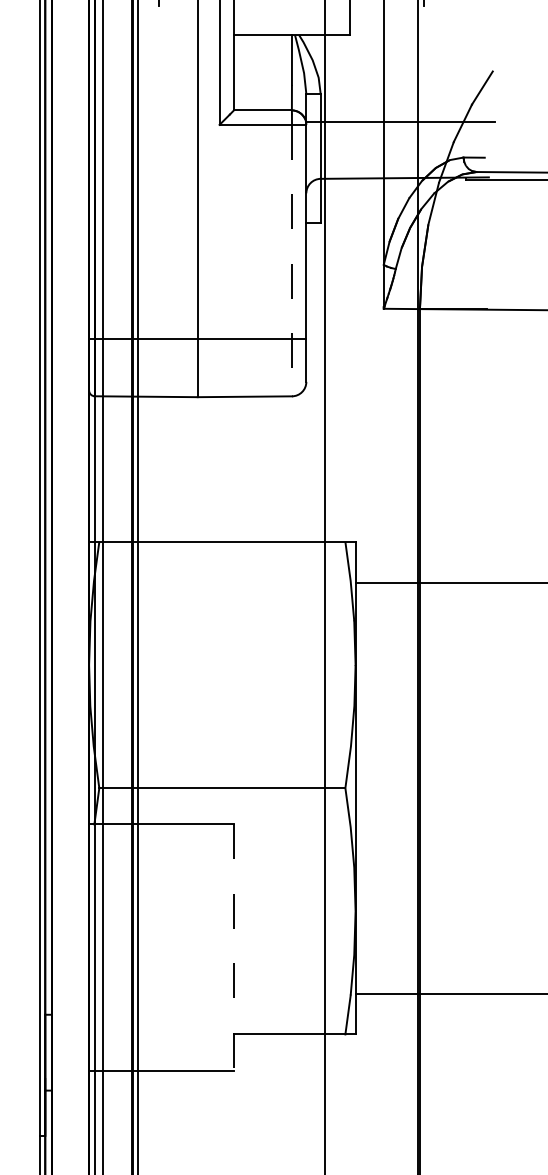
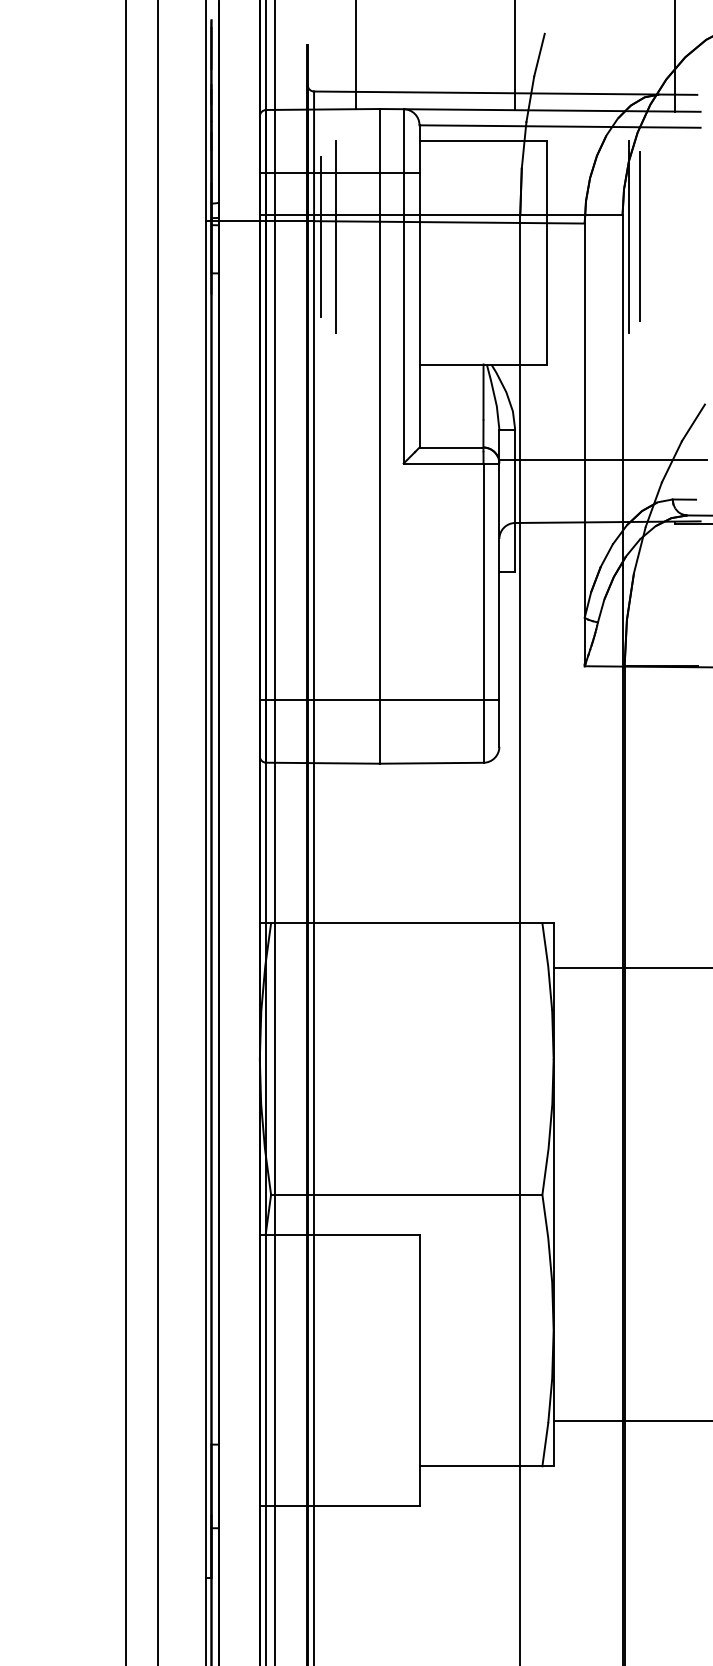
line: (291, 260) -> (483, 613), dashed -> solid
line: (233, 947) -> (419, 1370), dashed -> solid

